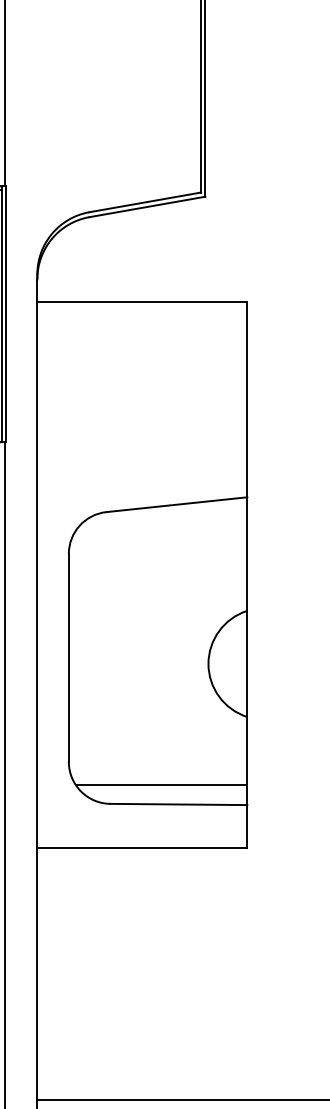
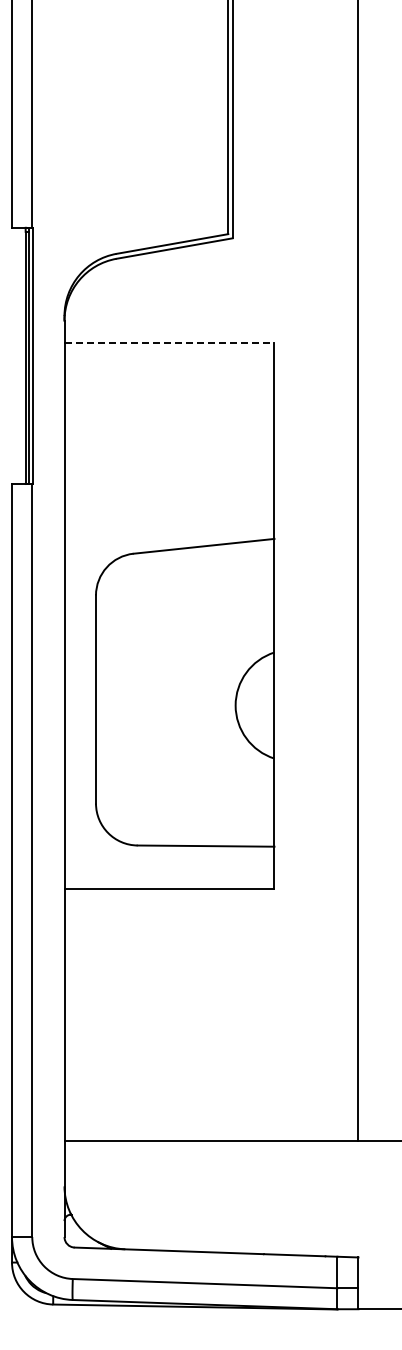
line: (142, 301) -> (169, 343), solid -> dashed
line: (161, 784) -> (188, 826), removed

